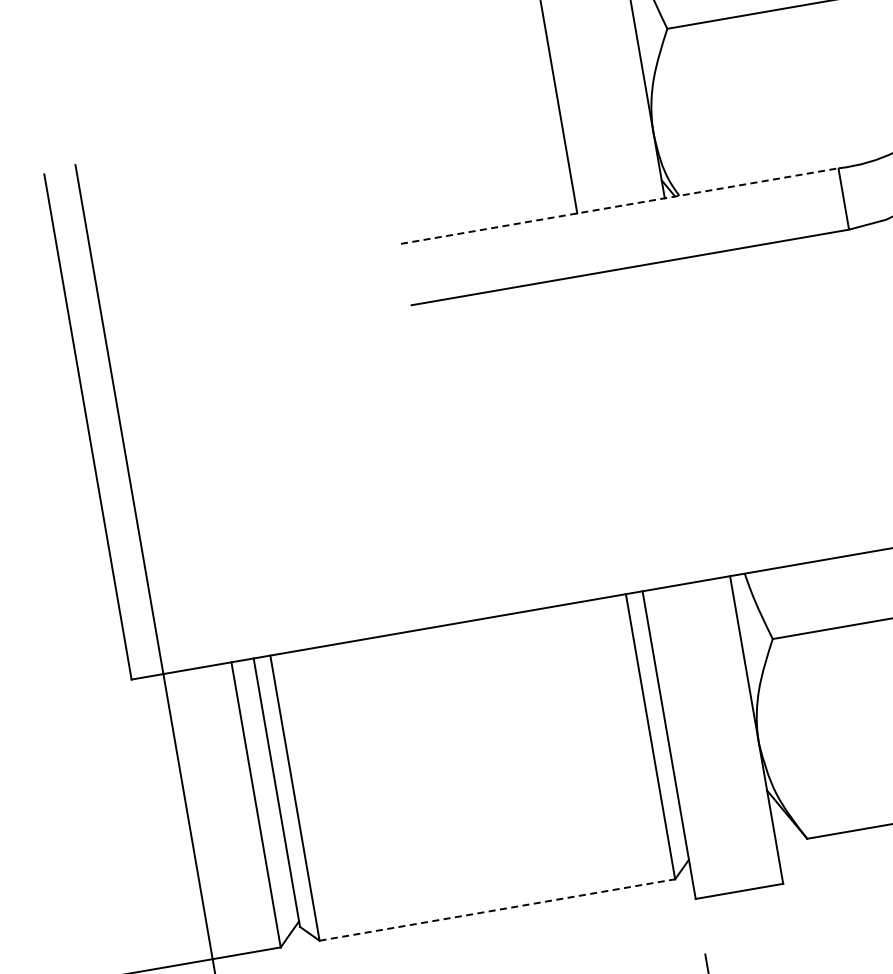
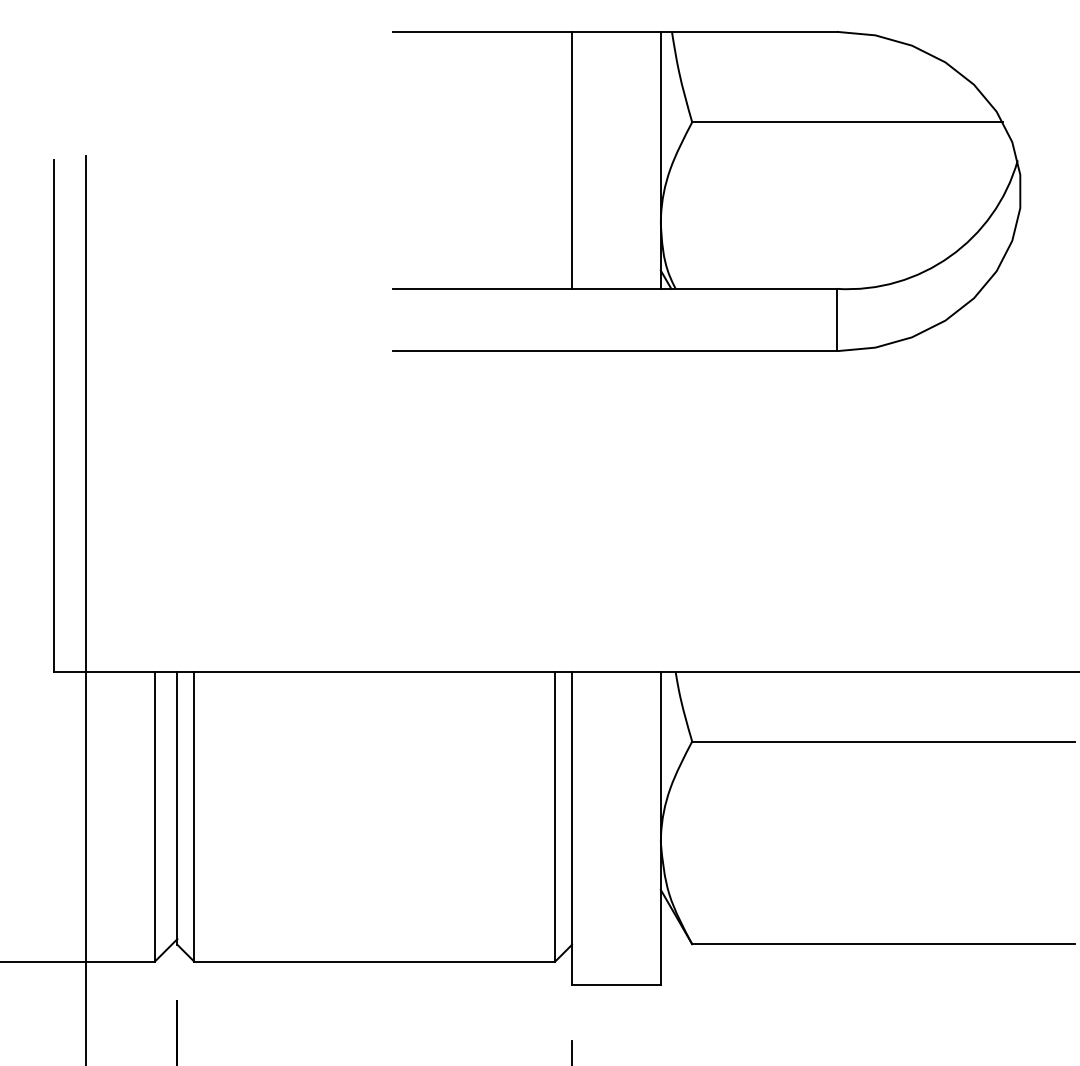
line: (620, 205) -> (615, 288), dashed -> solid
line: (498, 909) -> (375, 961), dashed -> solid

